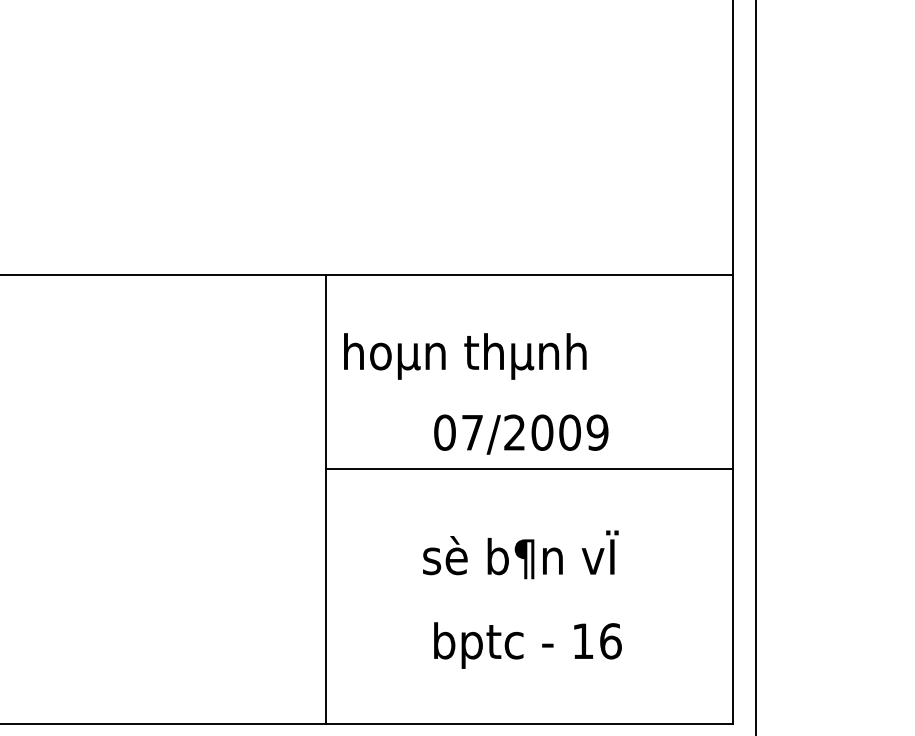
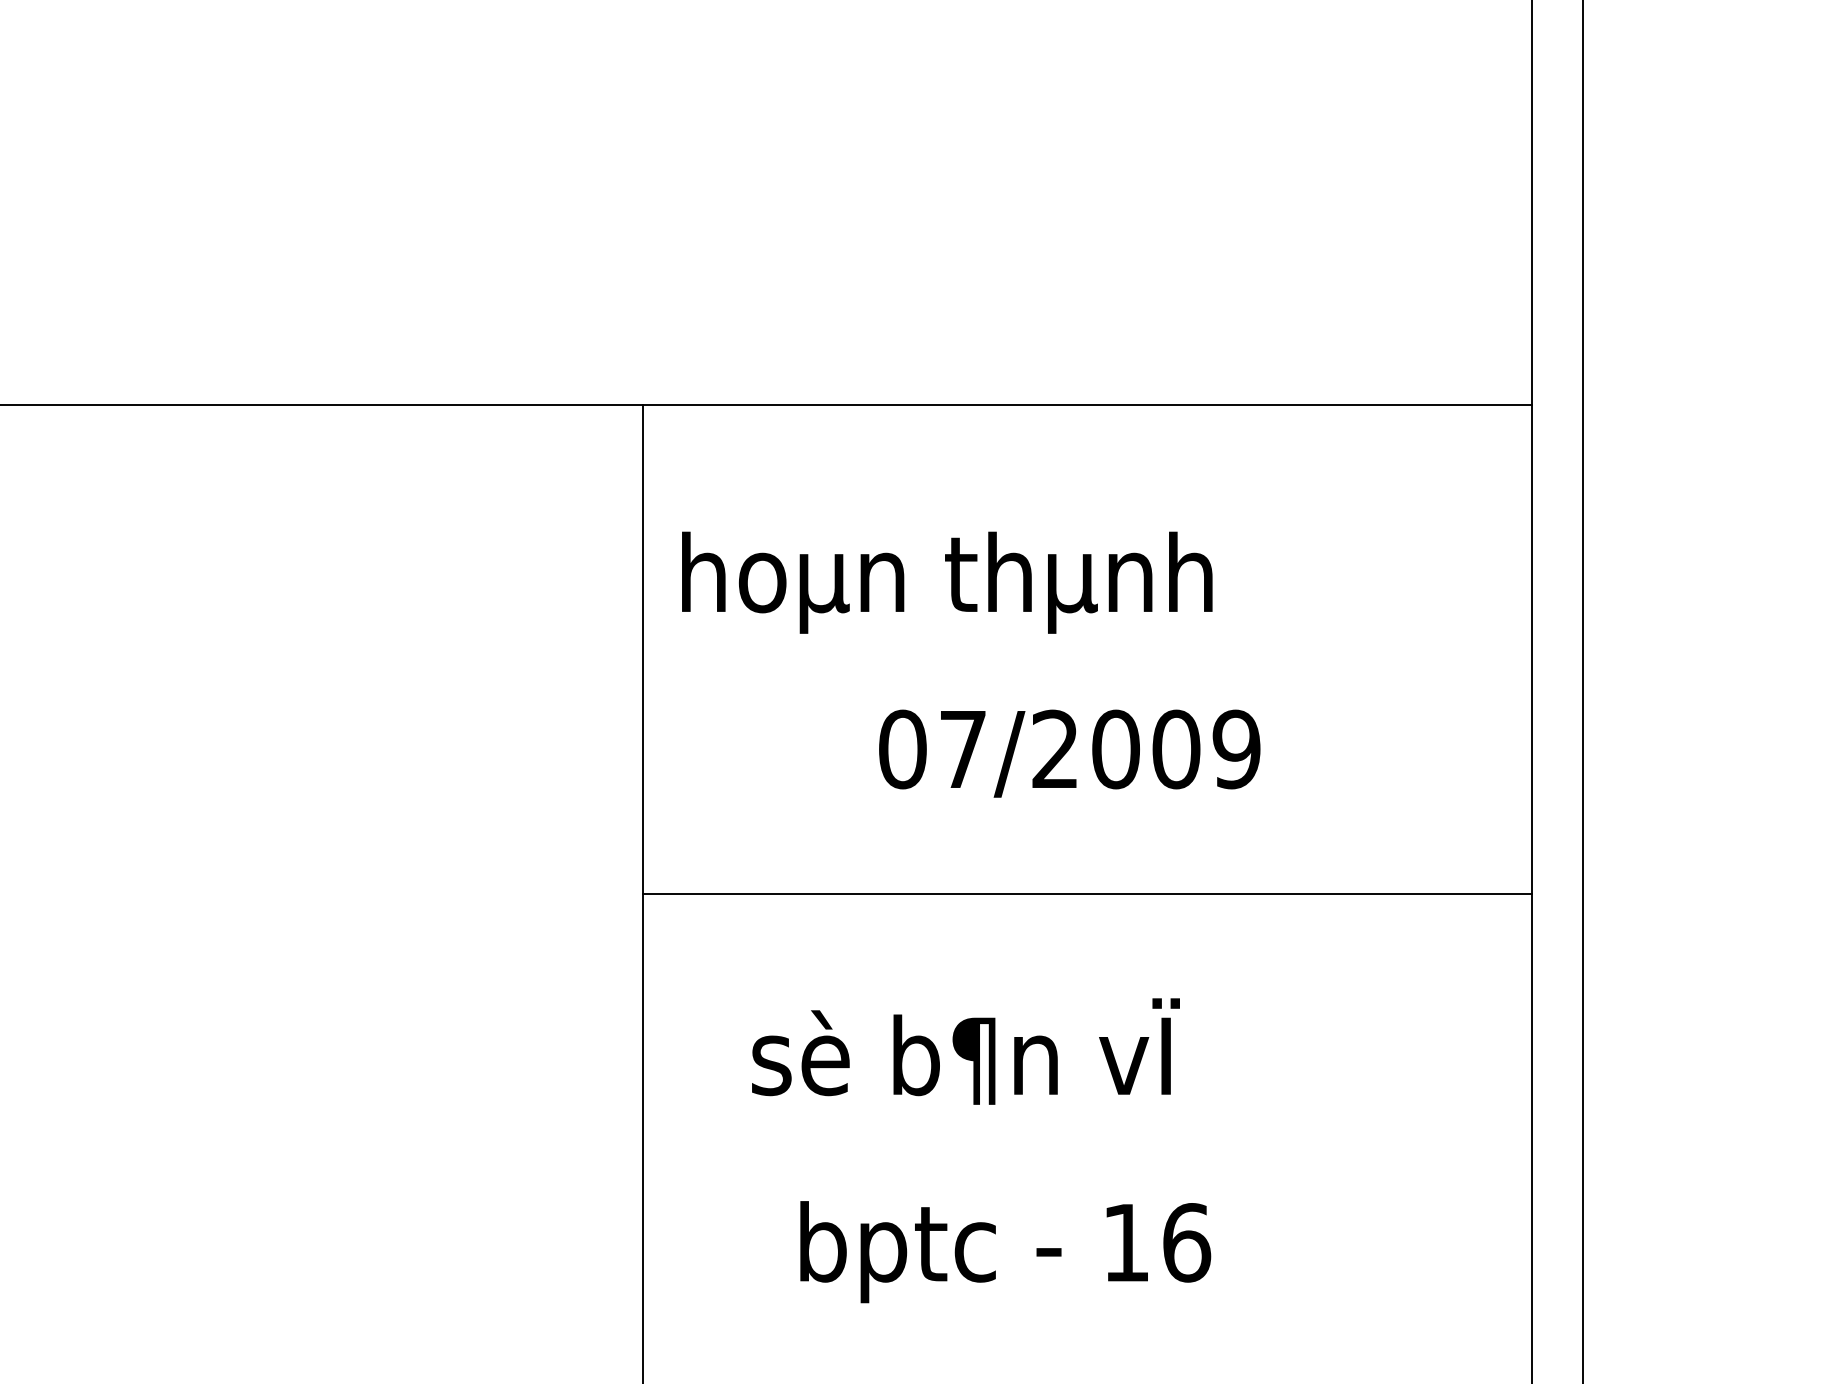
line: (529, 468) -> (1087, 893), moved
text: (520, 554) -> (965, 1050), moved
text: (527, 645) -> (1004, 1251), moved

